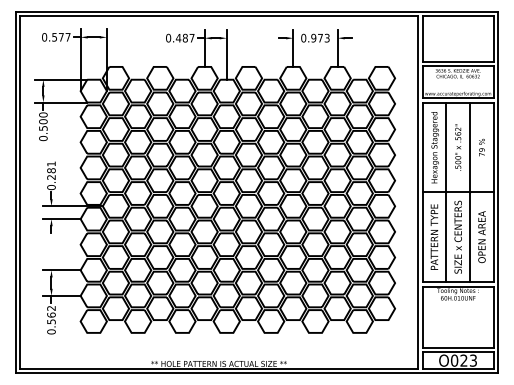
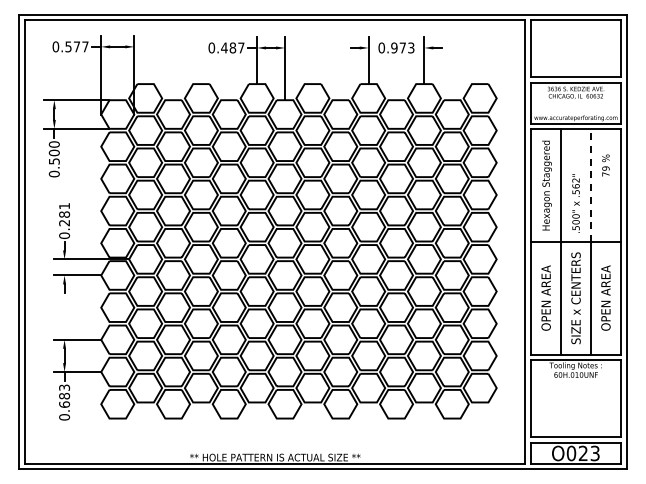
text: (457, 147) -> (575, 203), moved
line: (469, 147) -> (590, 185), solid -> dashed
text: (481, 147) -> (605, 165), moved
text: (433, 236) -> (545, 297), PATTERN TYPE -> OPEN AREA
text: (51, 314) -> (64, 395), 0.562 -> 0.683

